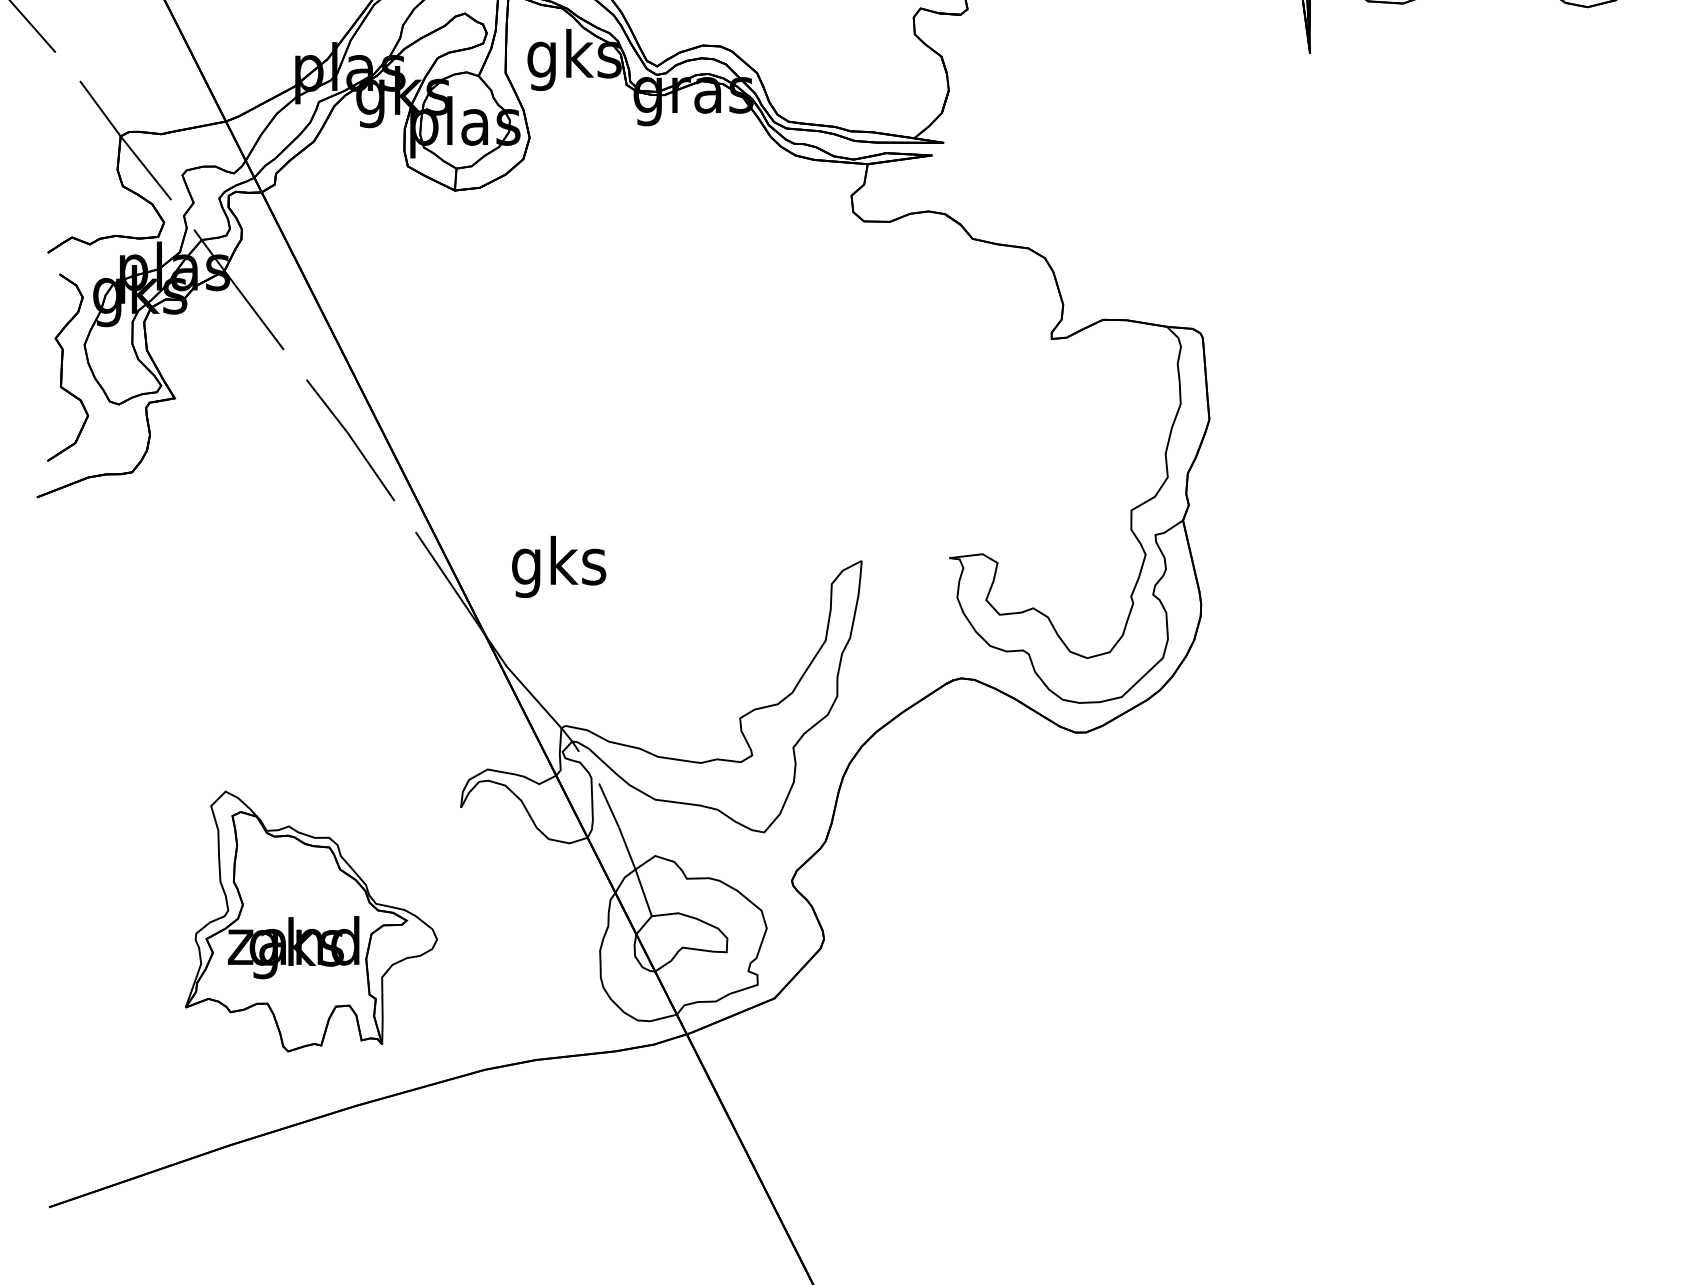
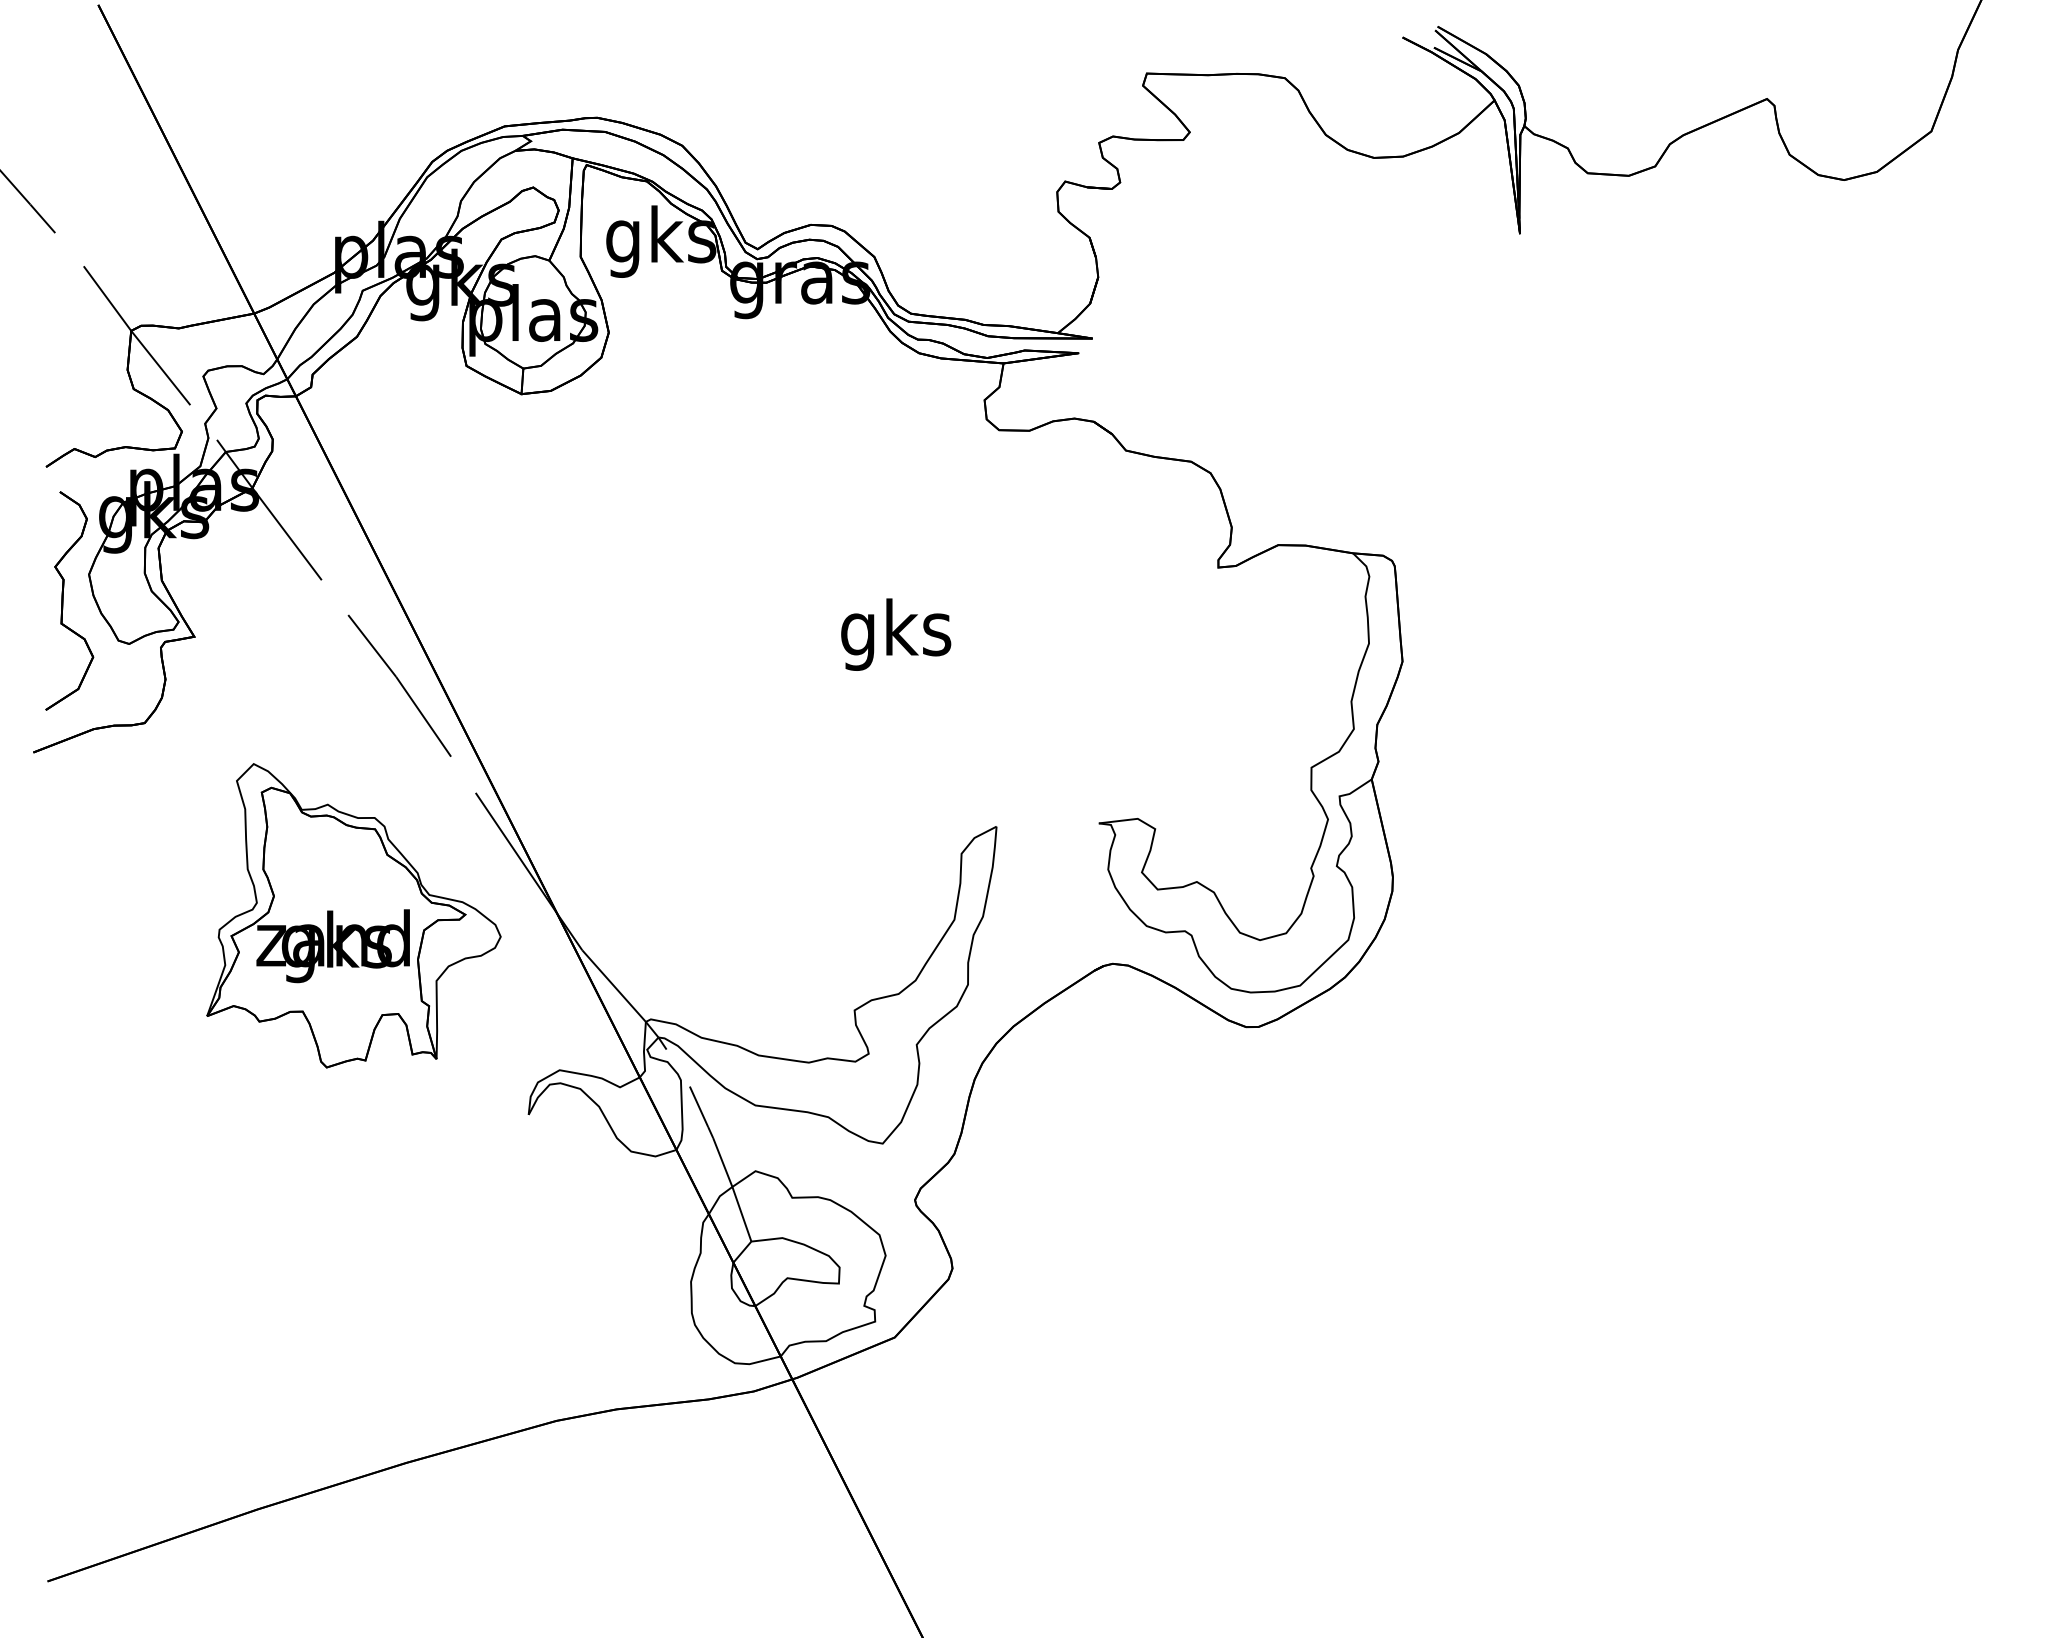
text: (559, 566) -> (896, 634), moved
part: (311, 921) -> (353, 915), moved

